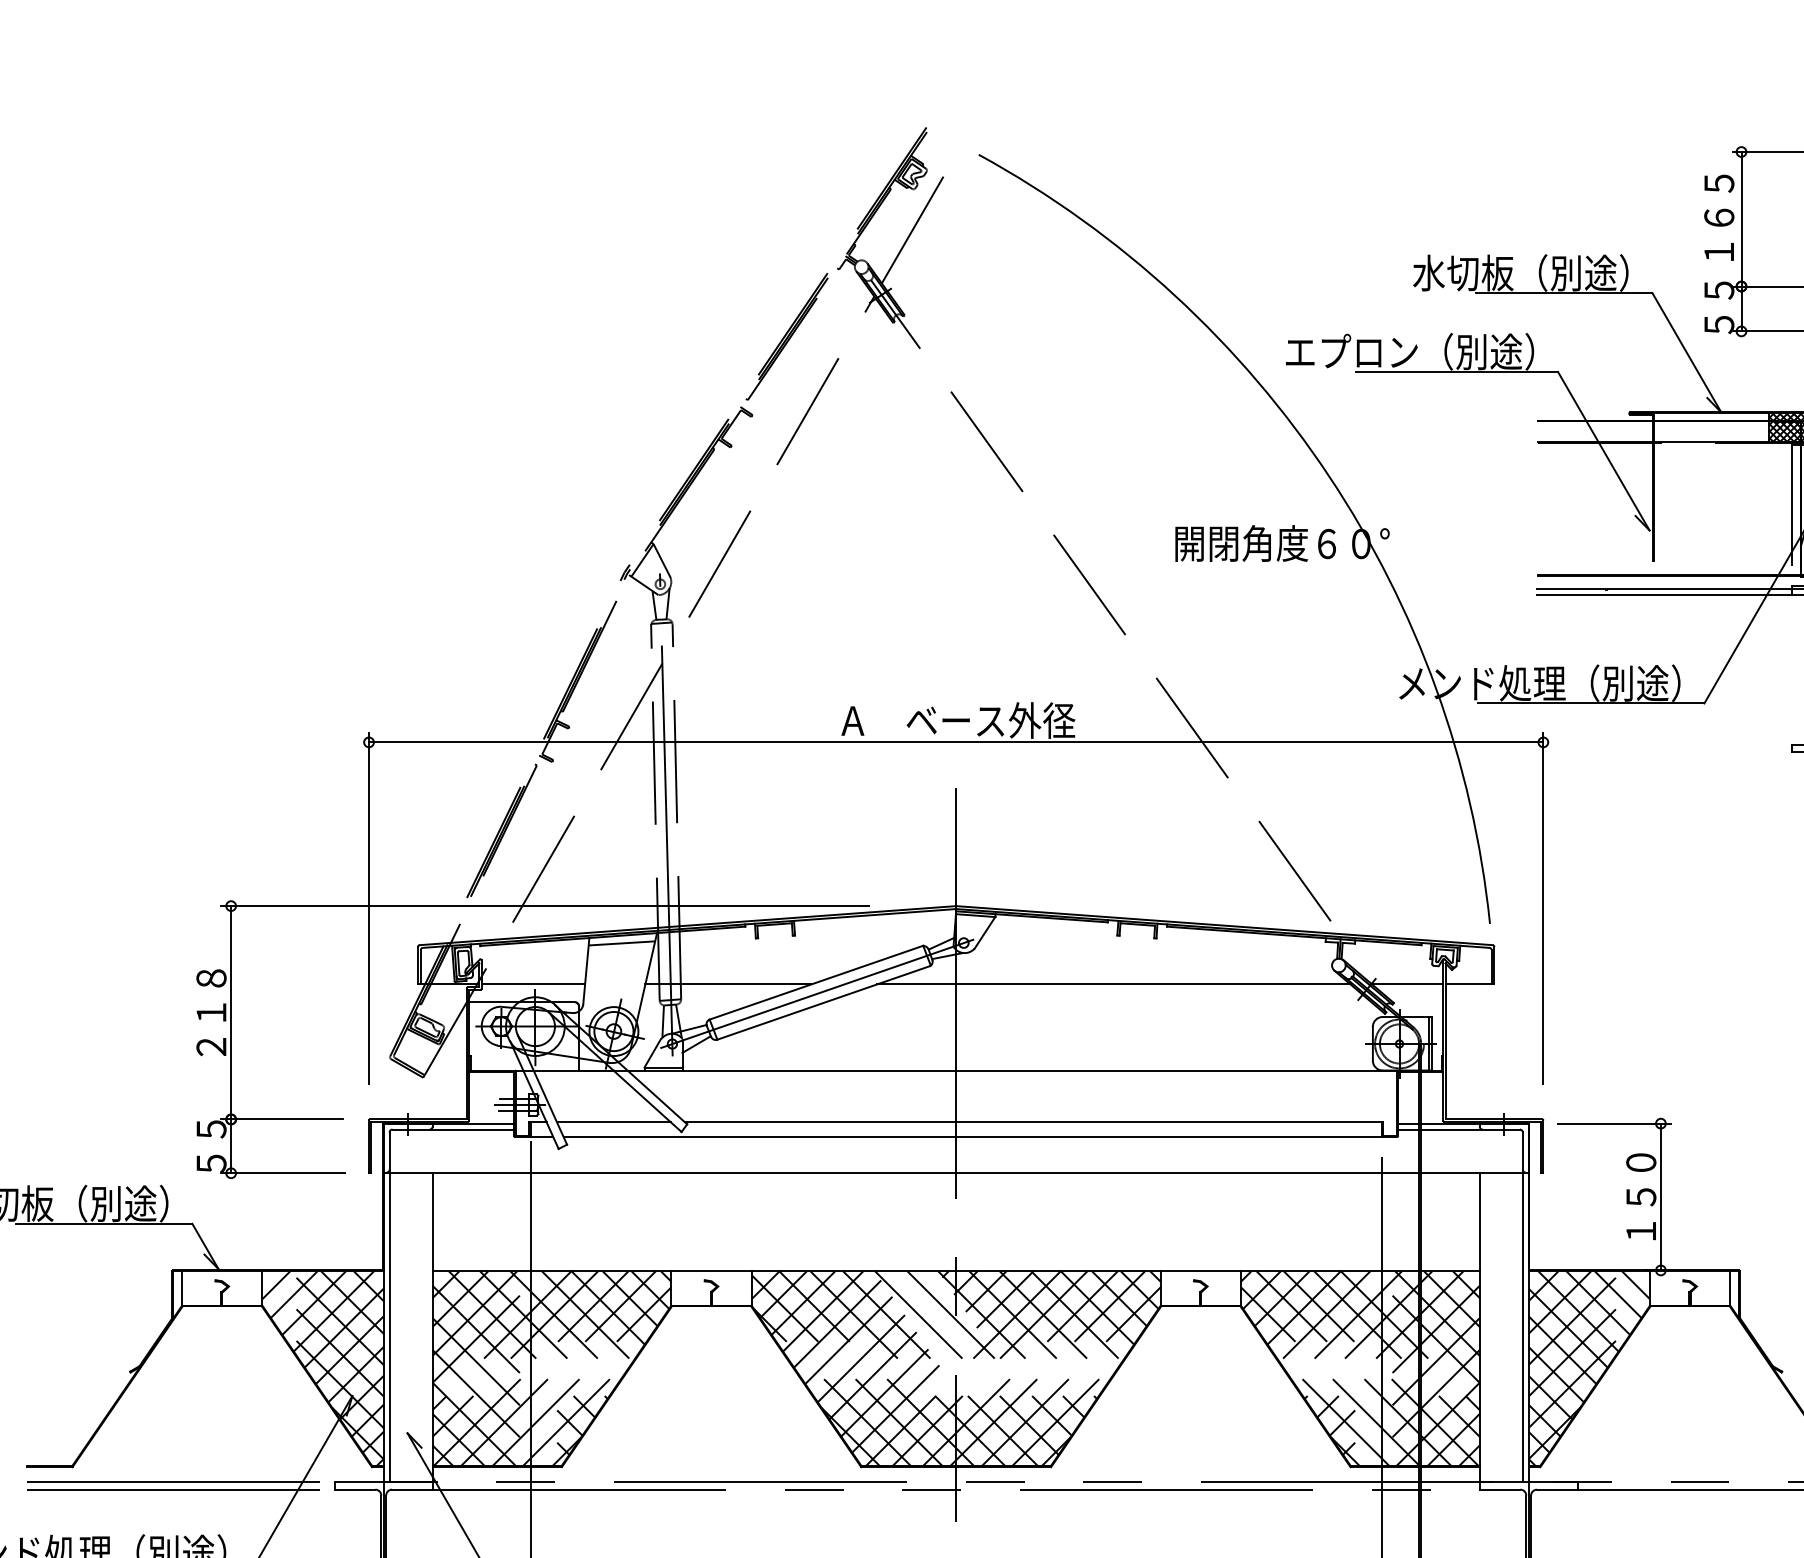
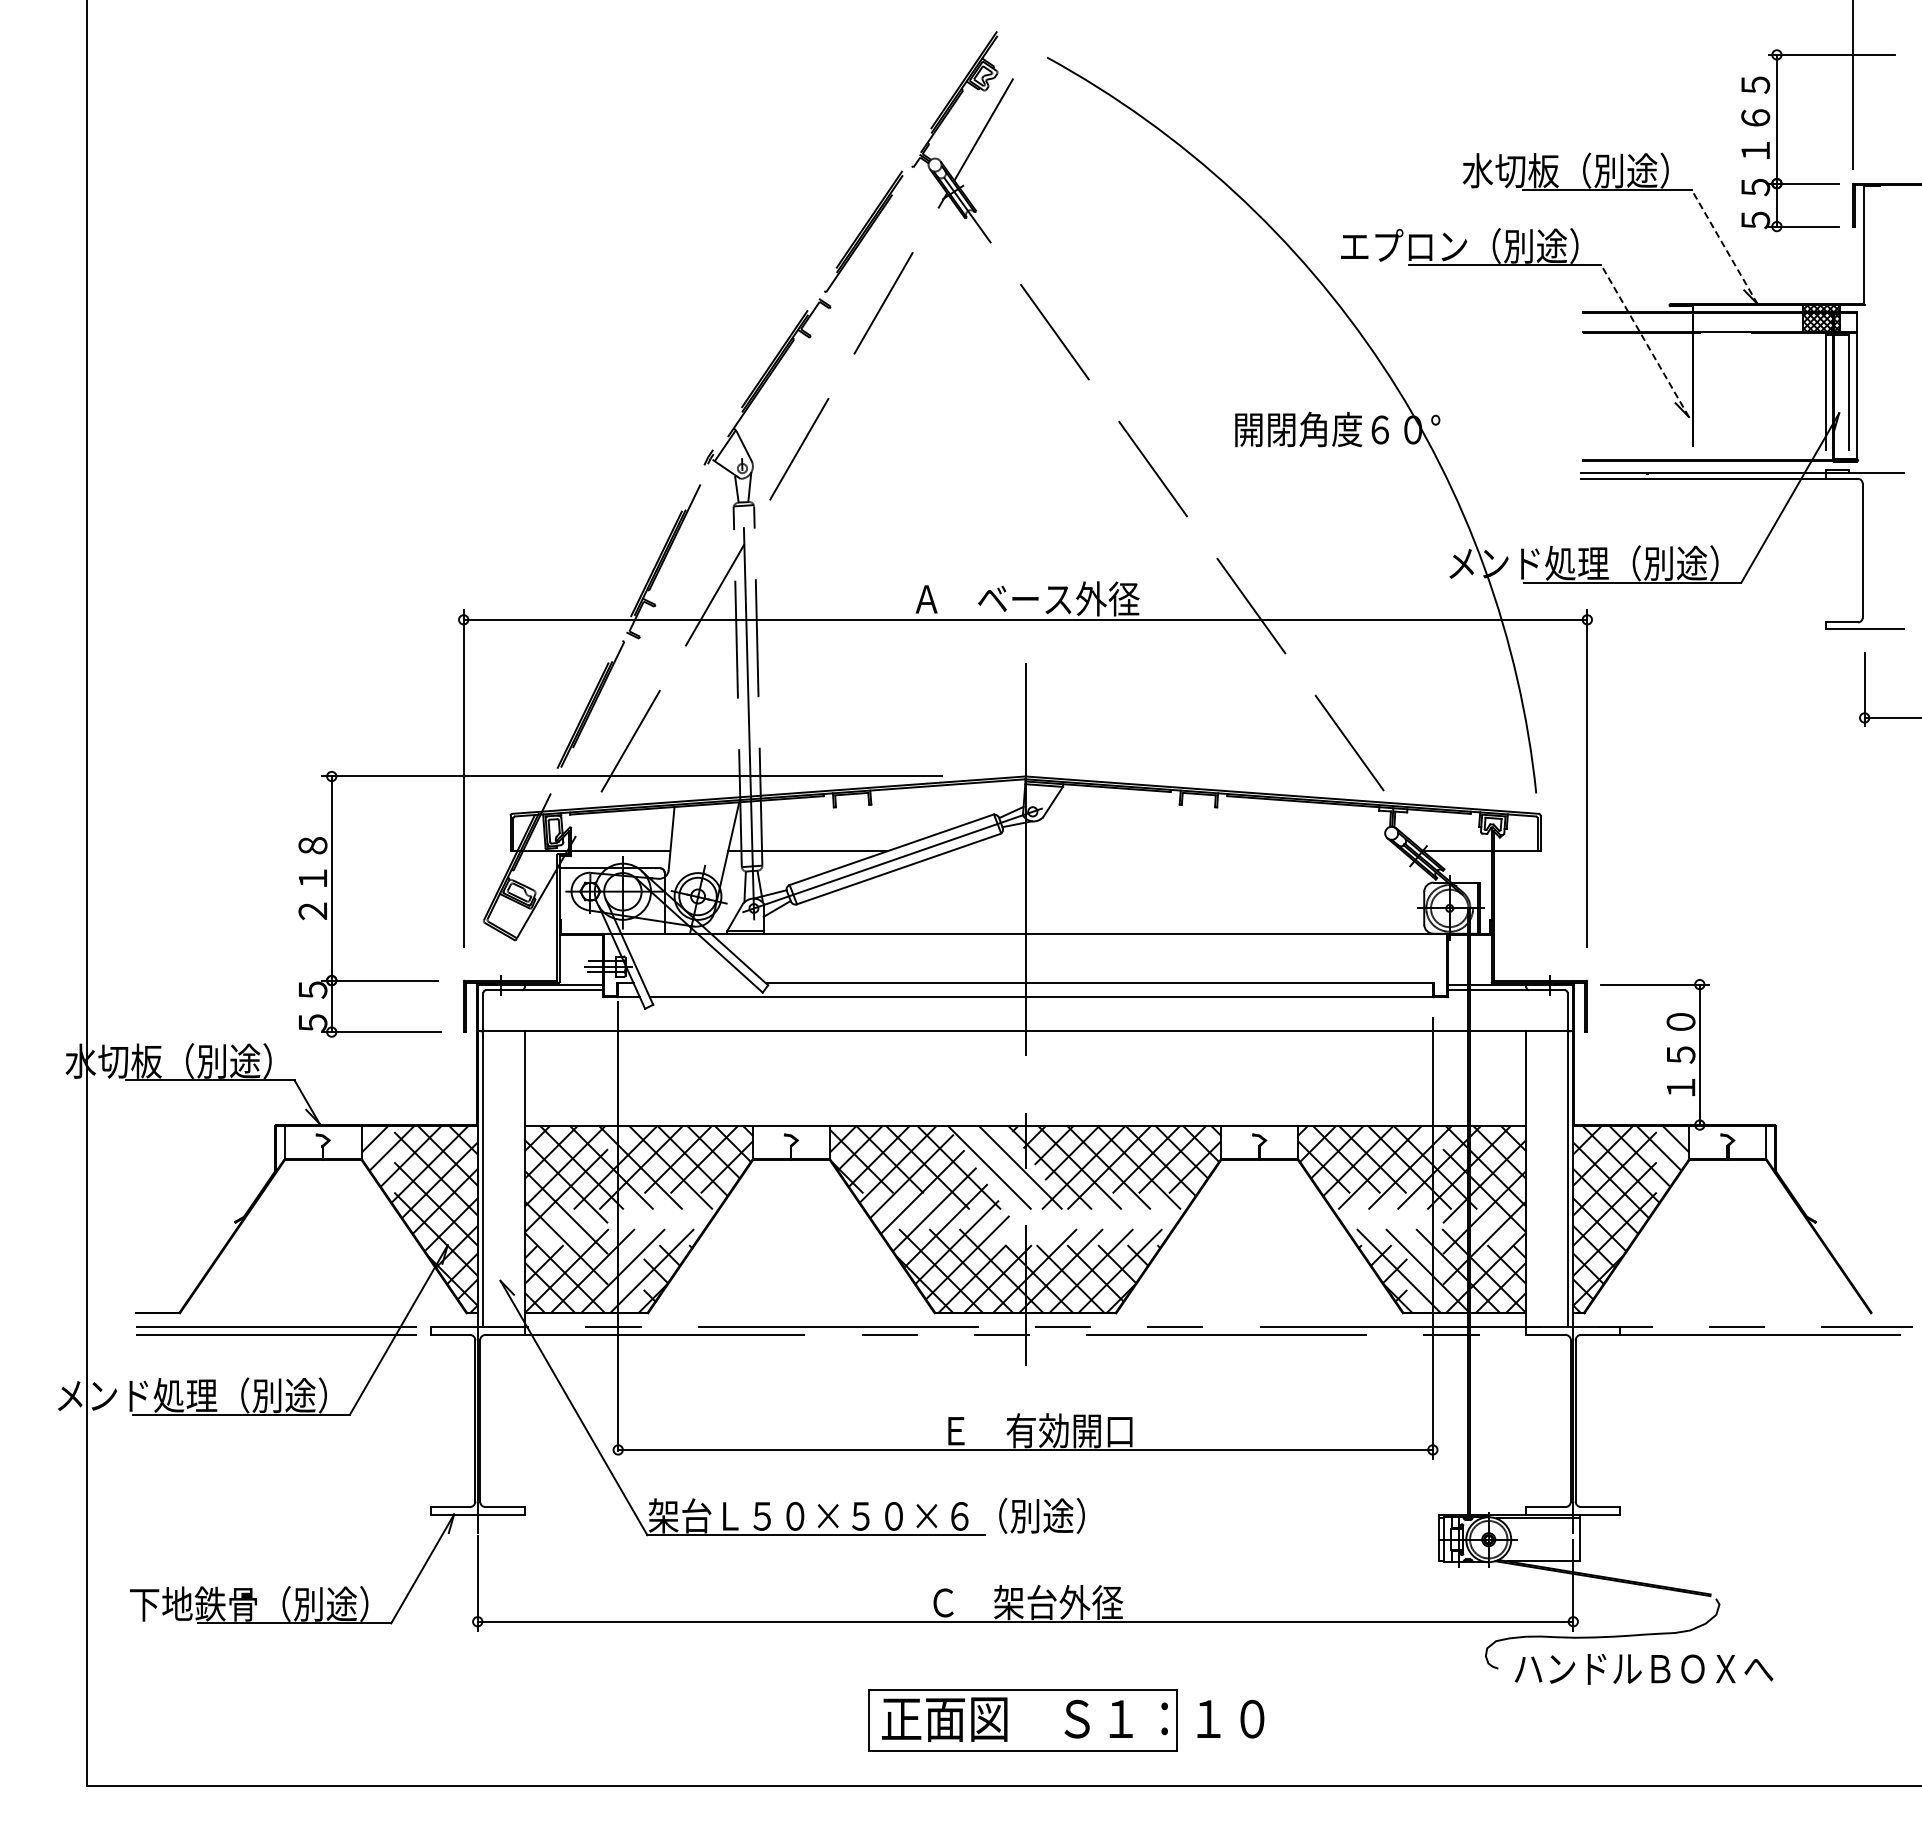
line: (1686, 353) -> (1724, 247), solid -> dashed
line: (1604, 451) -> (1645, 341), solid -> dashed
line: (621, 943) -> (705, 812), removed
line: (1112, 984) -> (1175, 851), removed
line: (613, 1122) -> (697, 983), removed

